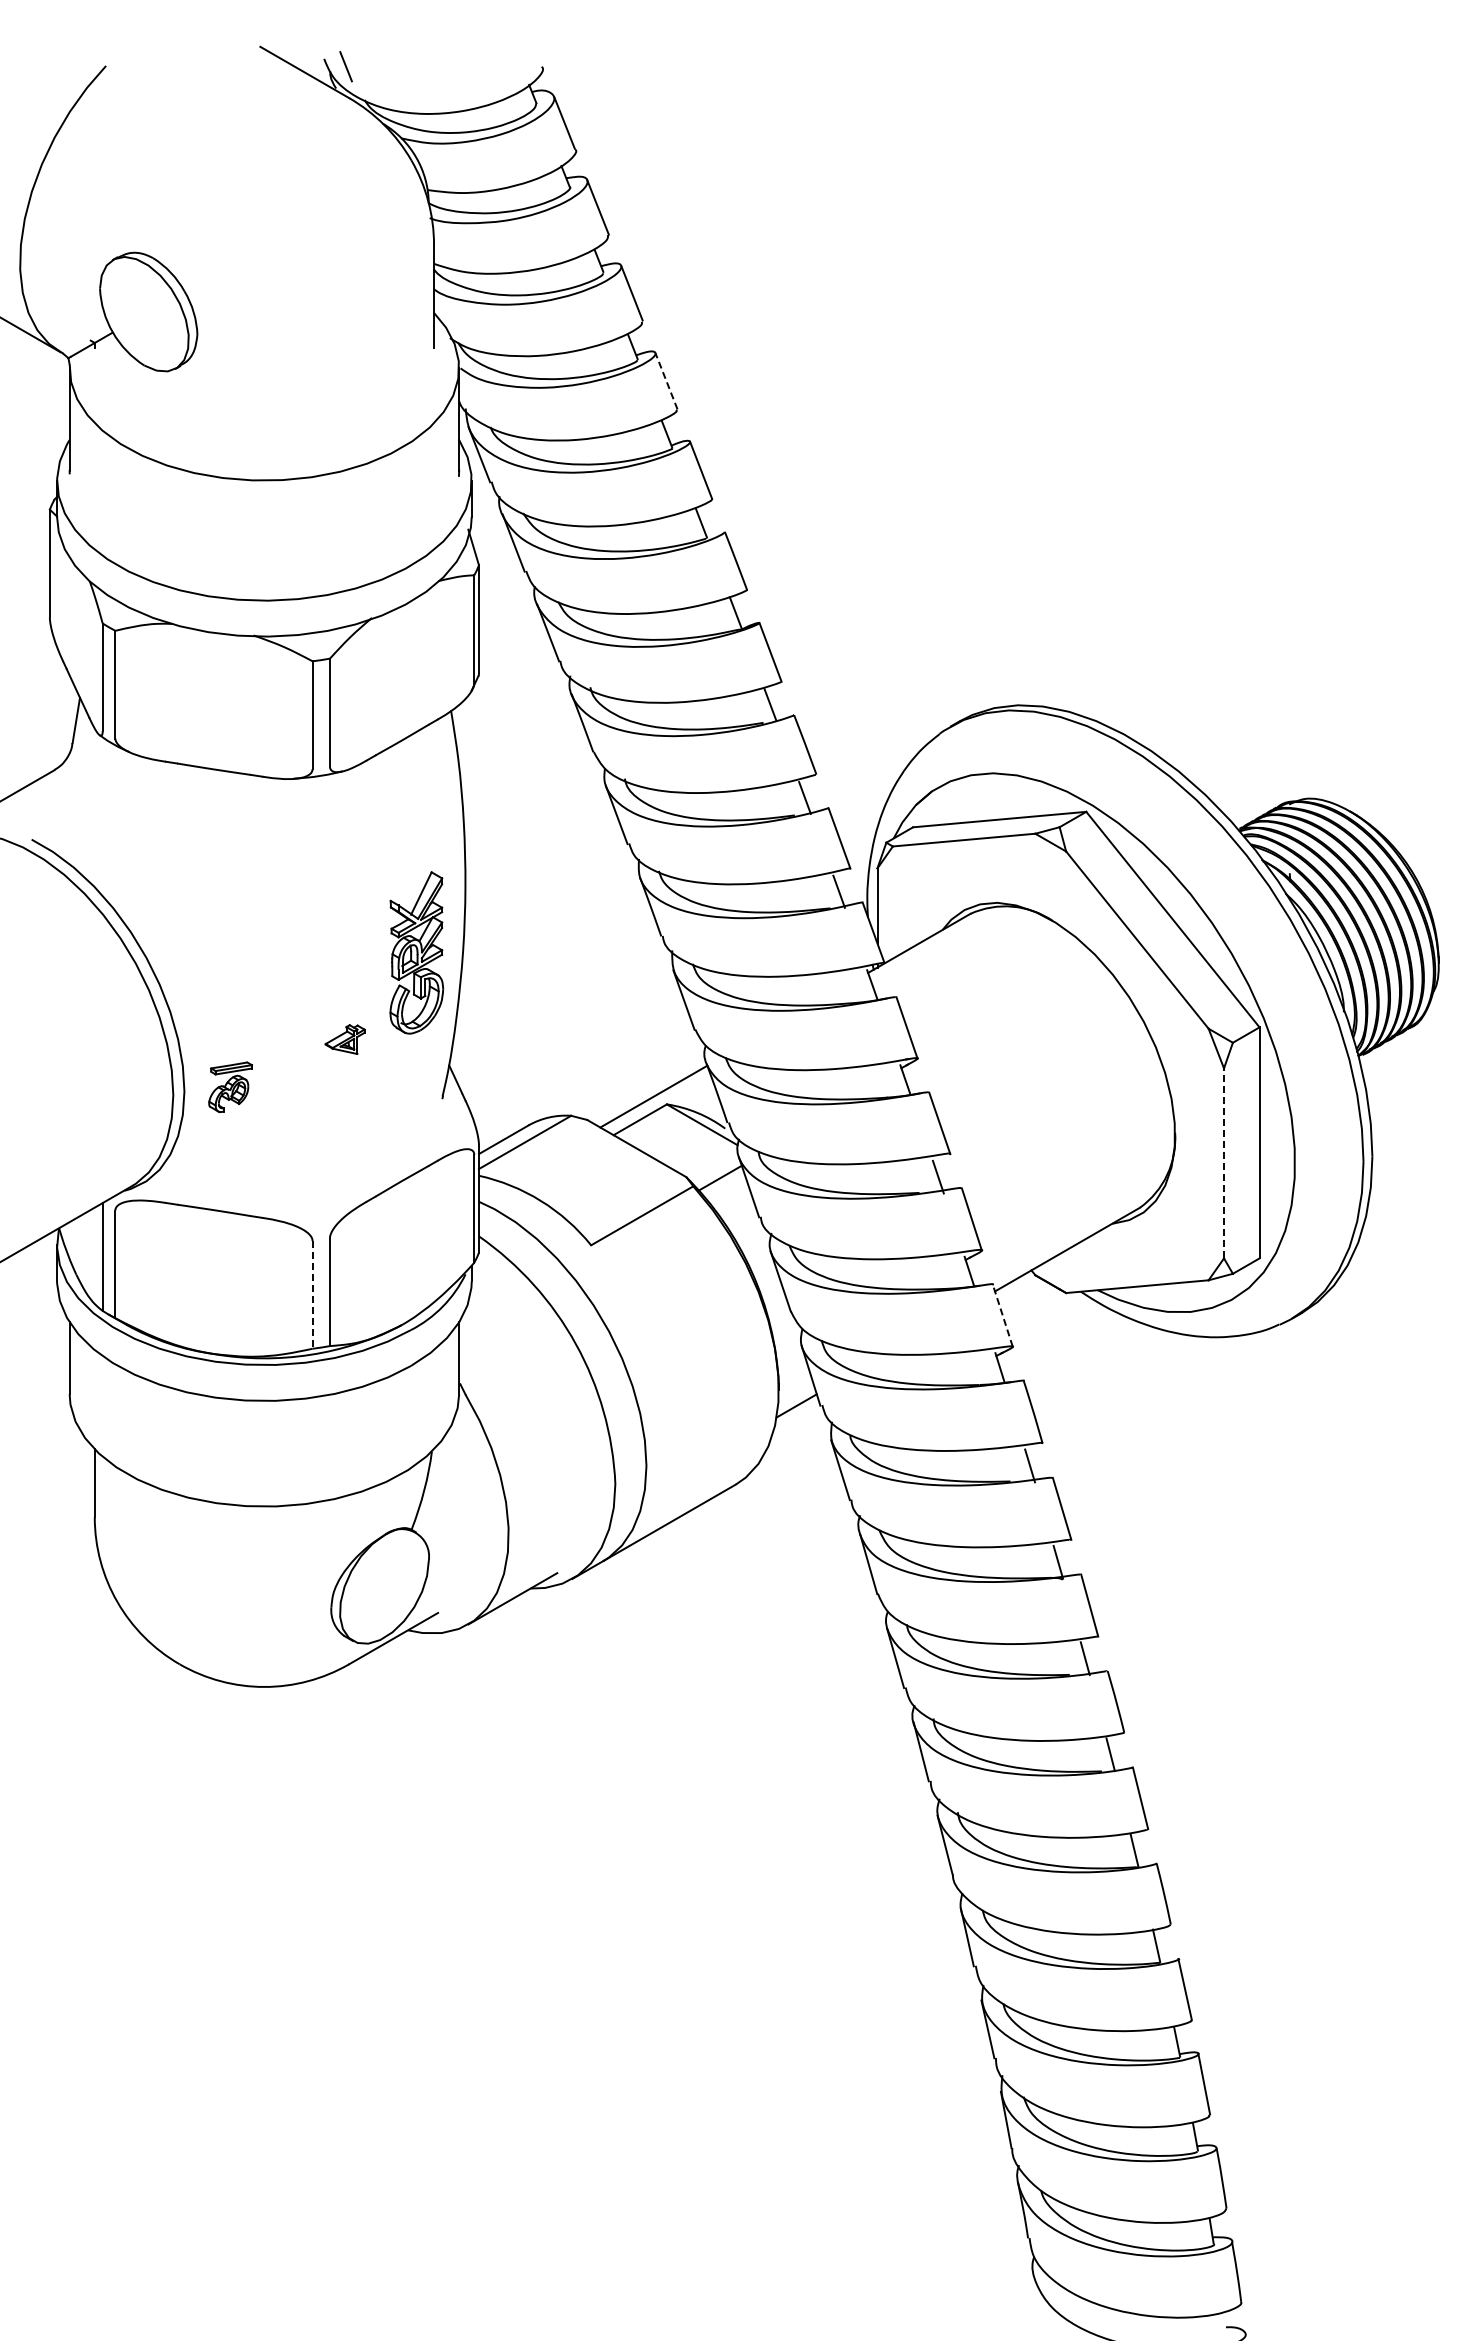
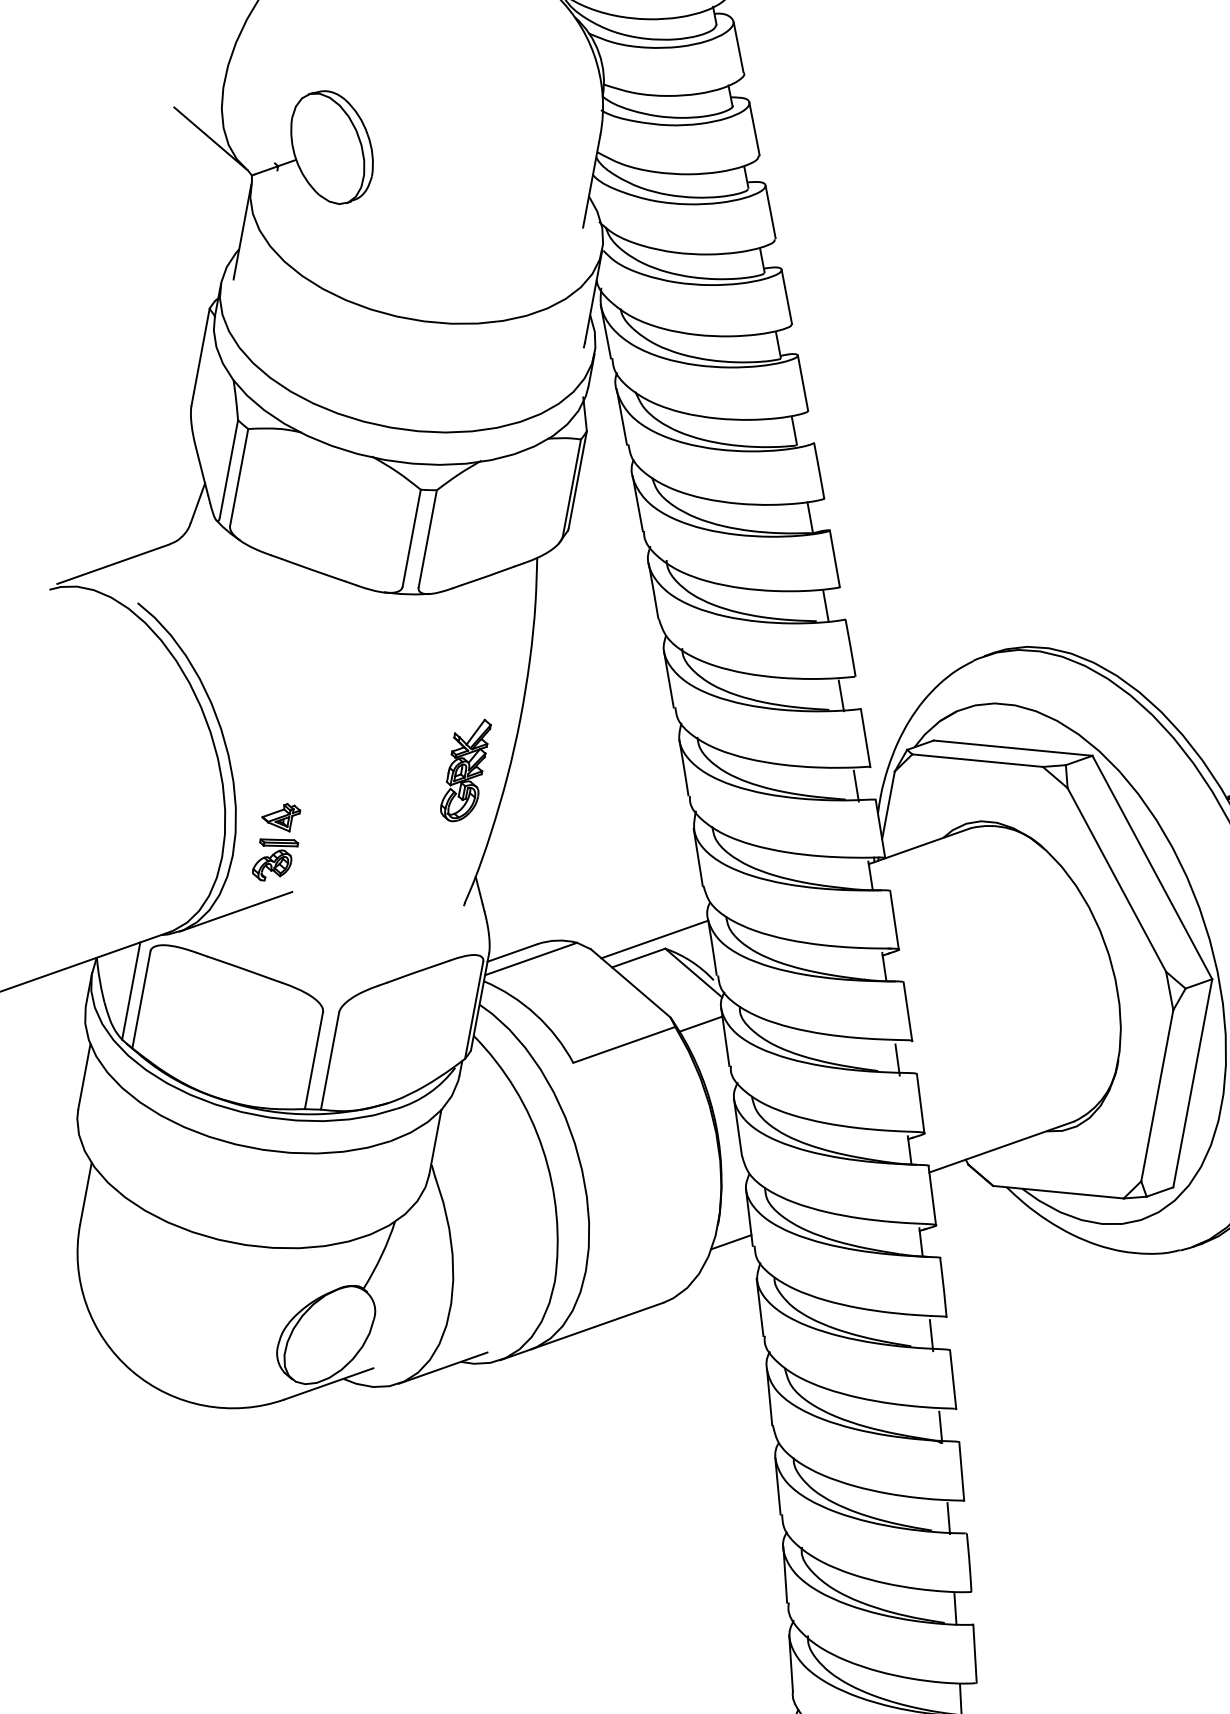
line: (666, 380) -> (786, 296), dashed -> solid
part: (416, 952) -> (465, 769), size x0.71
part: (344, 1039) -> (280, 816), moved
line: (198, 1150) -> (235, 911), added
line: (1224, 1163) -> (1157, 1095), dashed -> solid
line: (312, 1294) -> (313, 1060), dashed -> solid
line: (1002, 1315) -> (932, 1195), dashed -> solid

